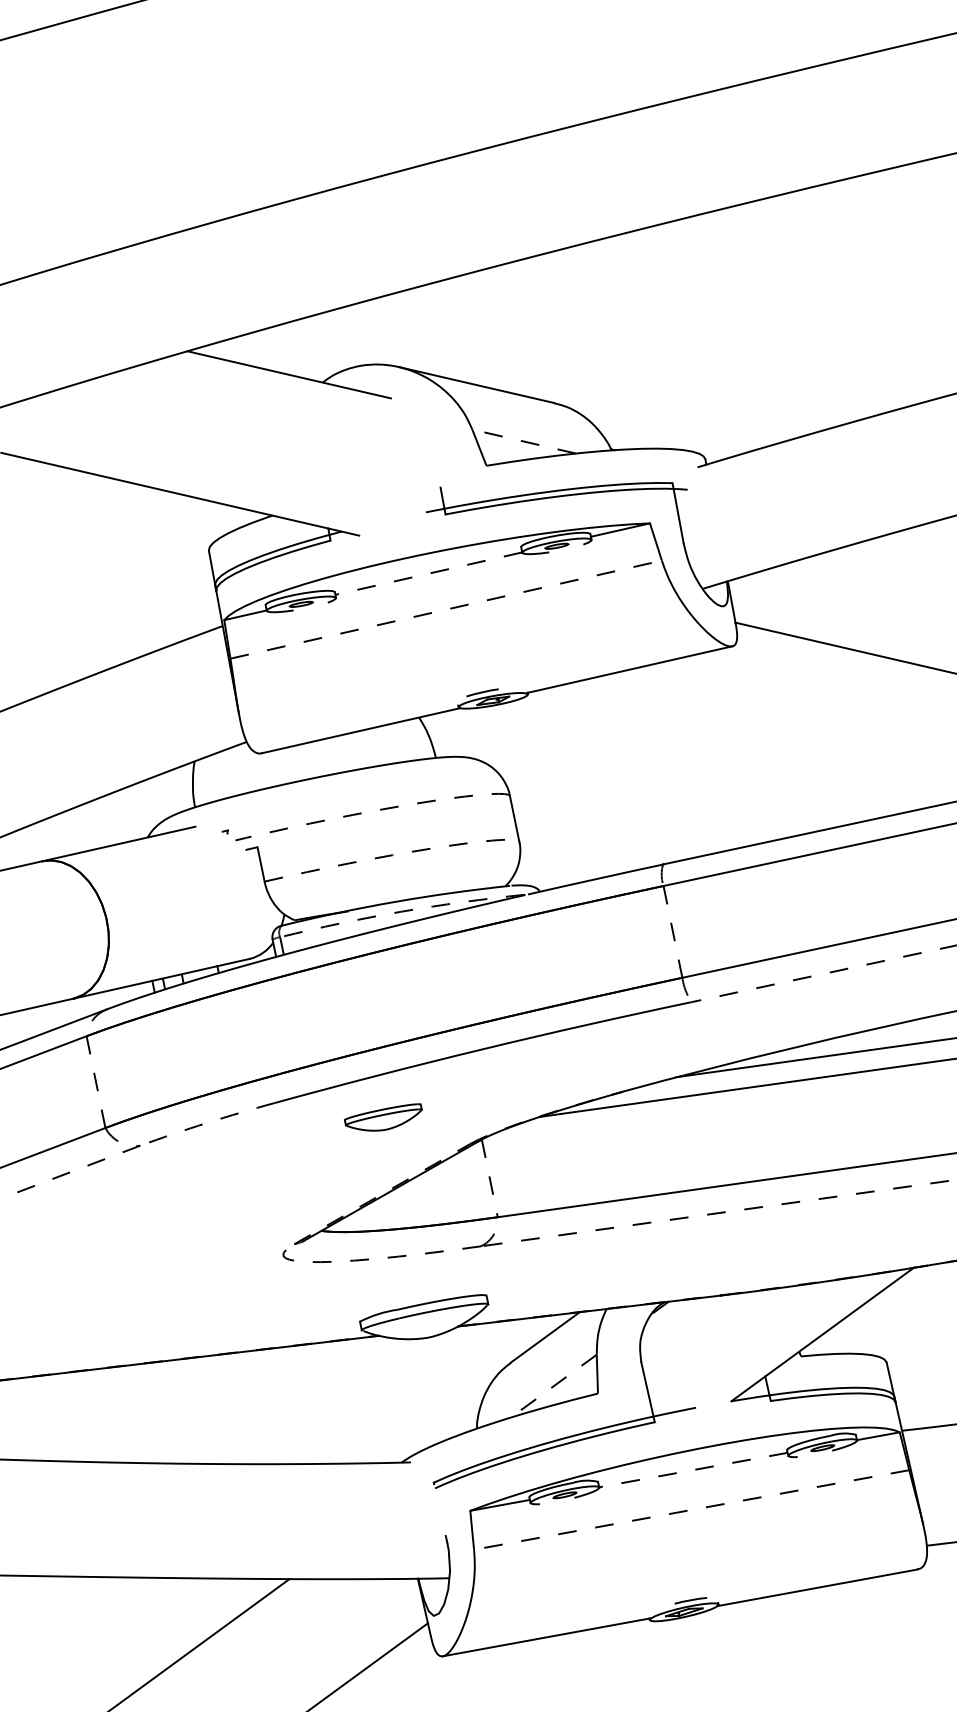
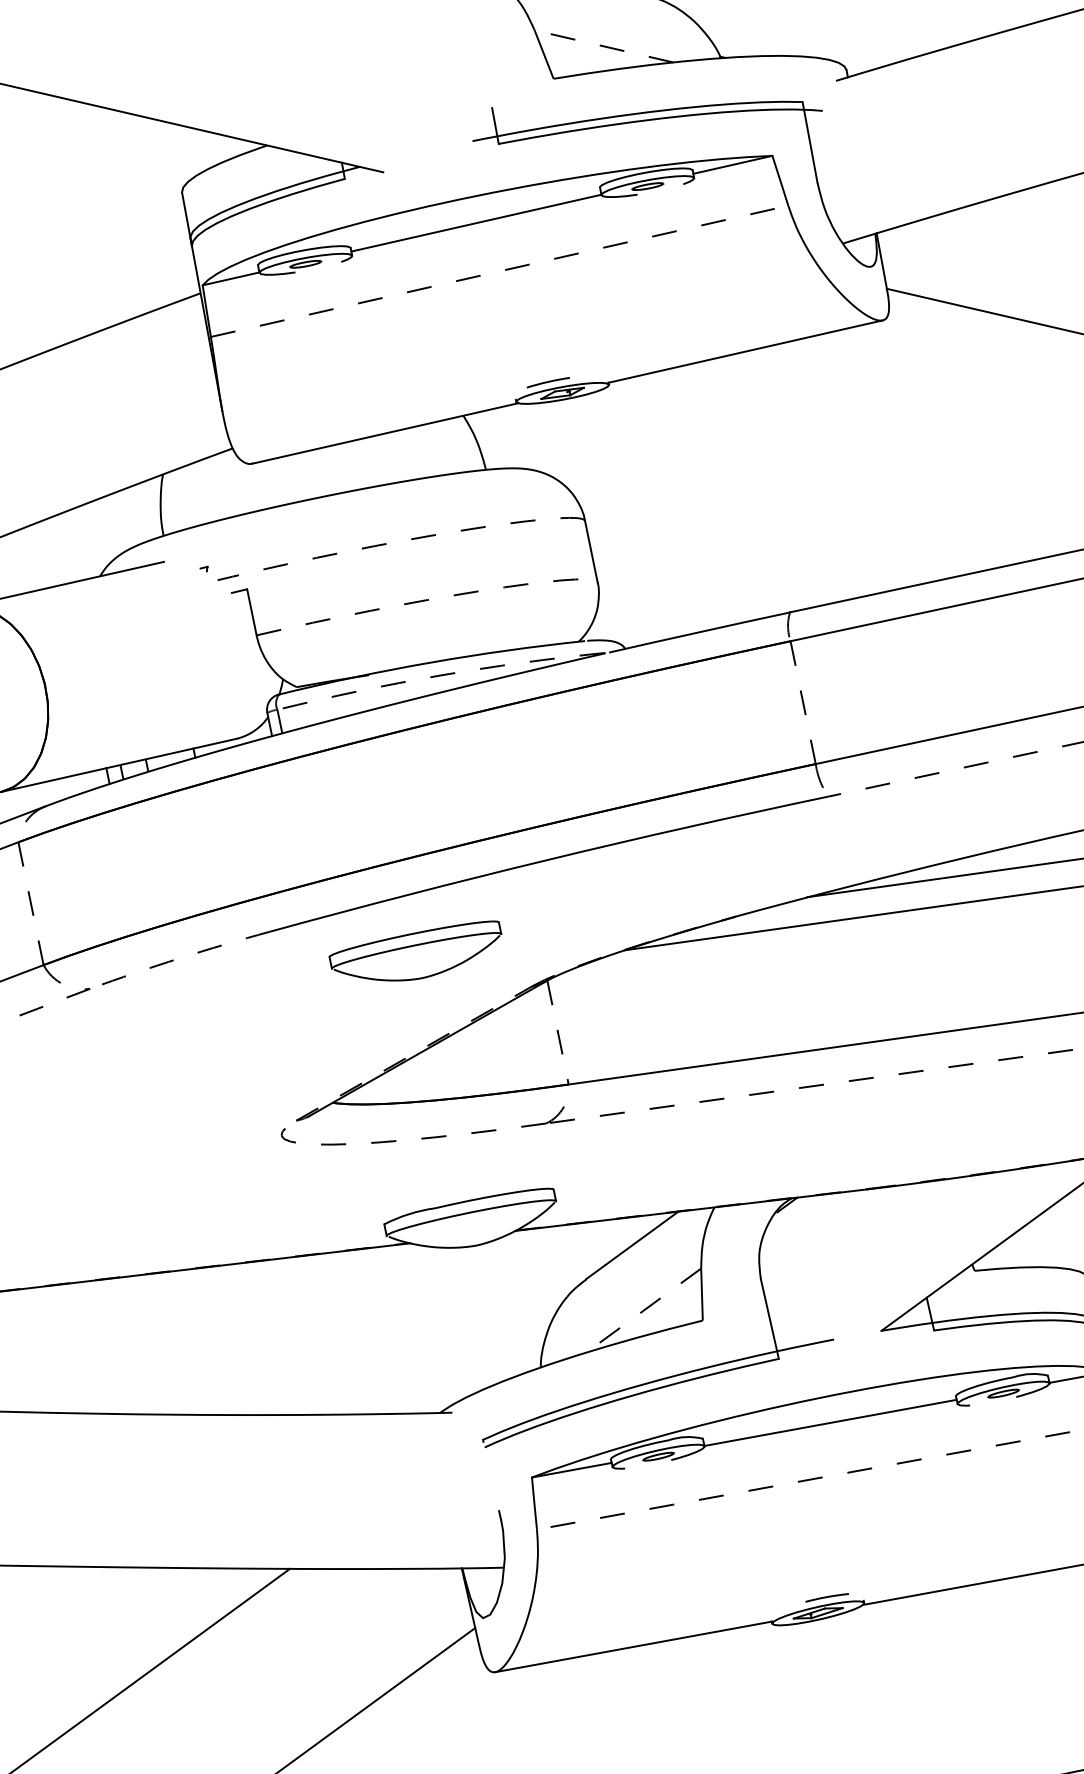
line: (428, 573) -> (475, 222), dashed -> solid
part: (383, 1117) -> (415, 951), size x1.67
line: (693, 1470) -> (830, 1423), dashed -> solid

